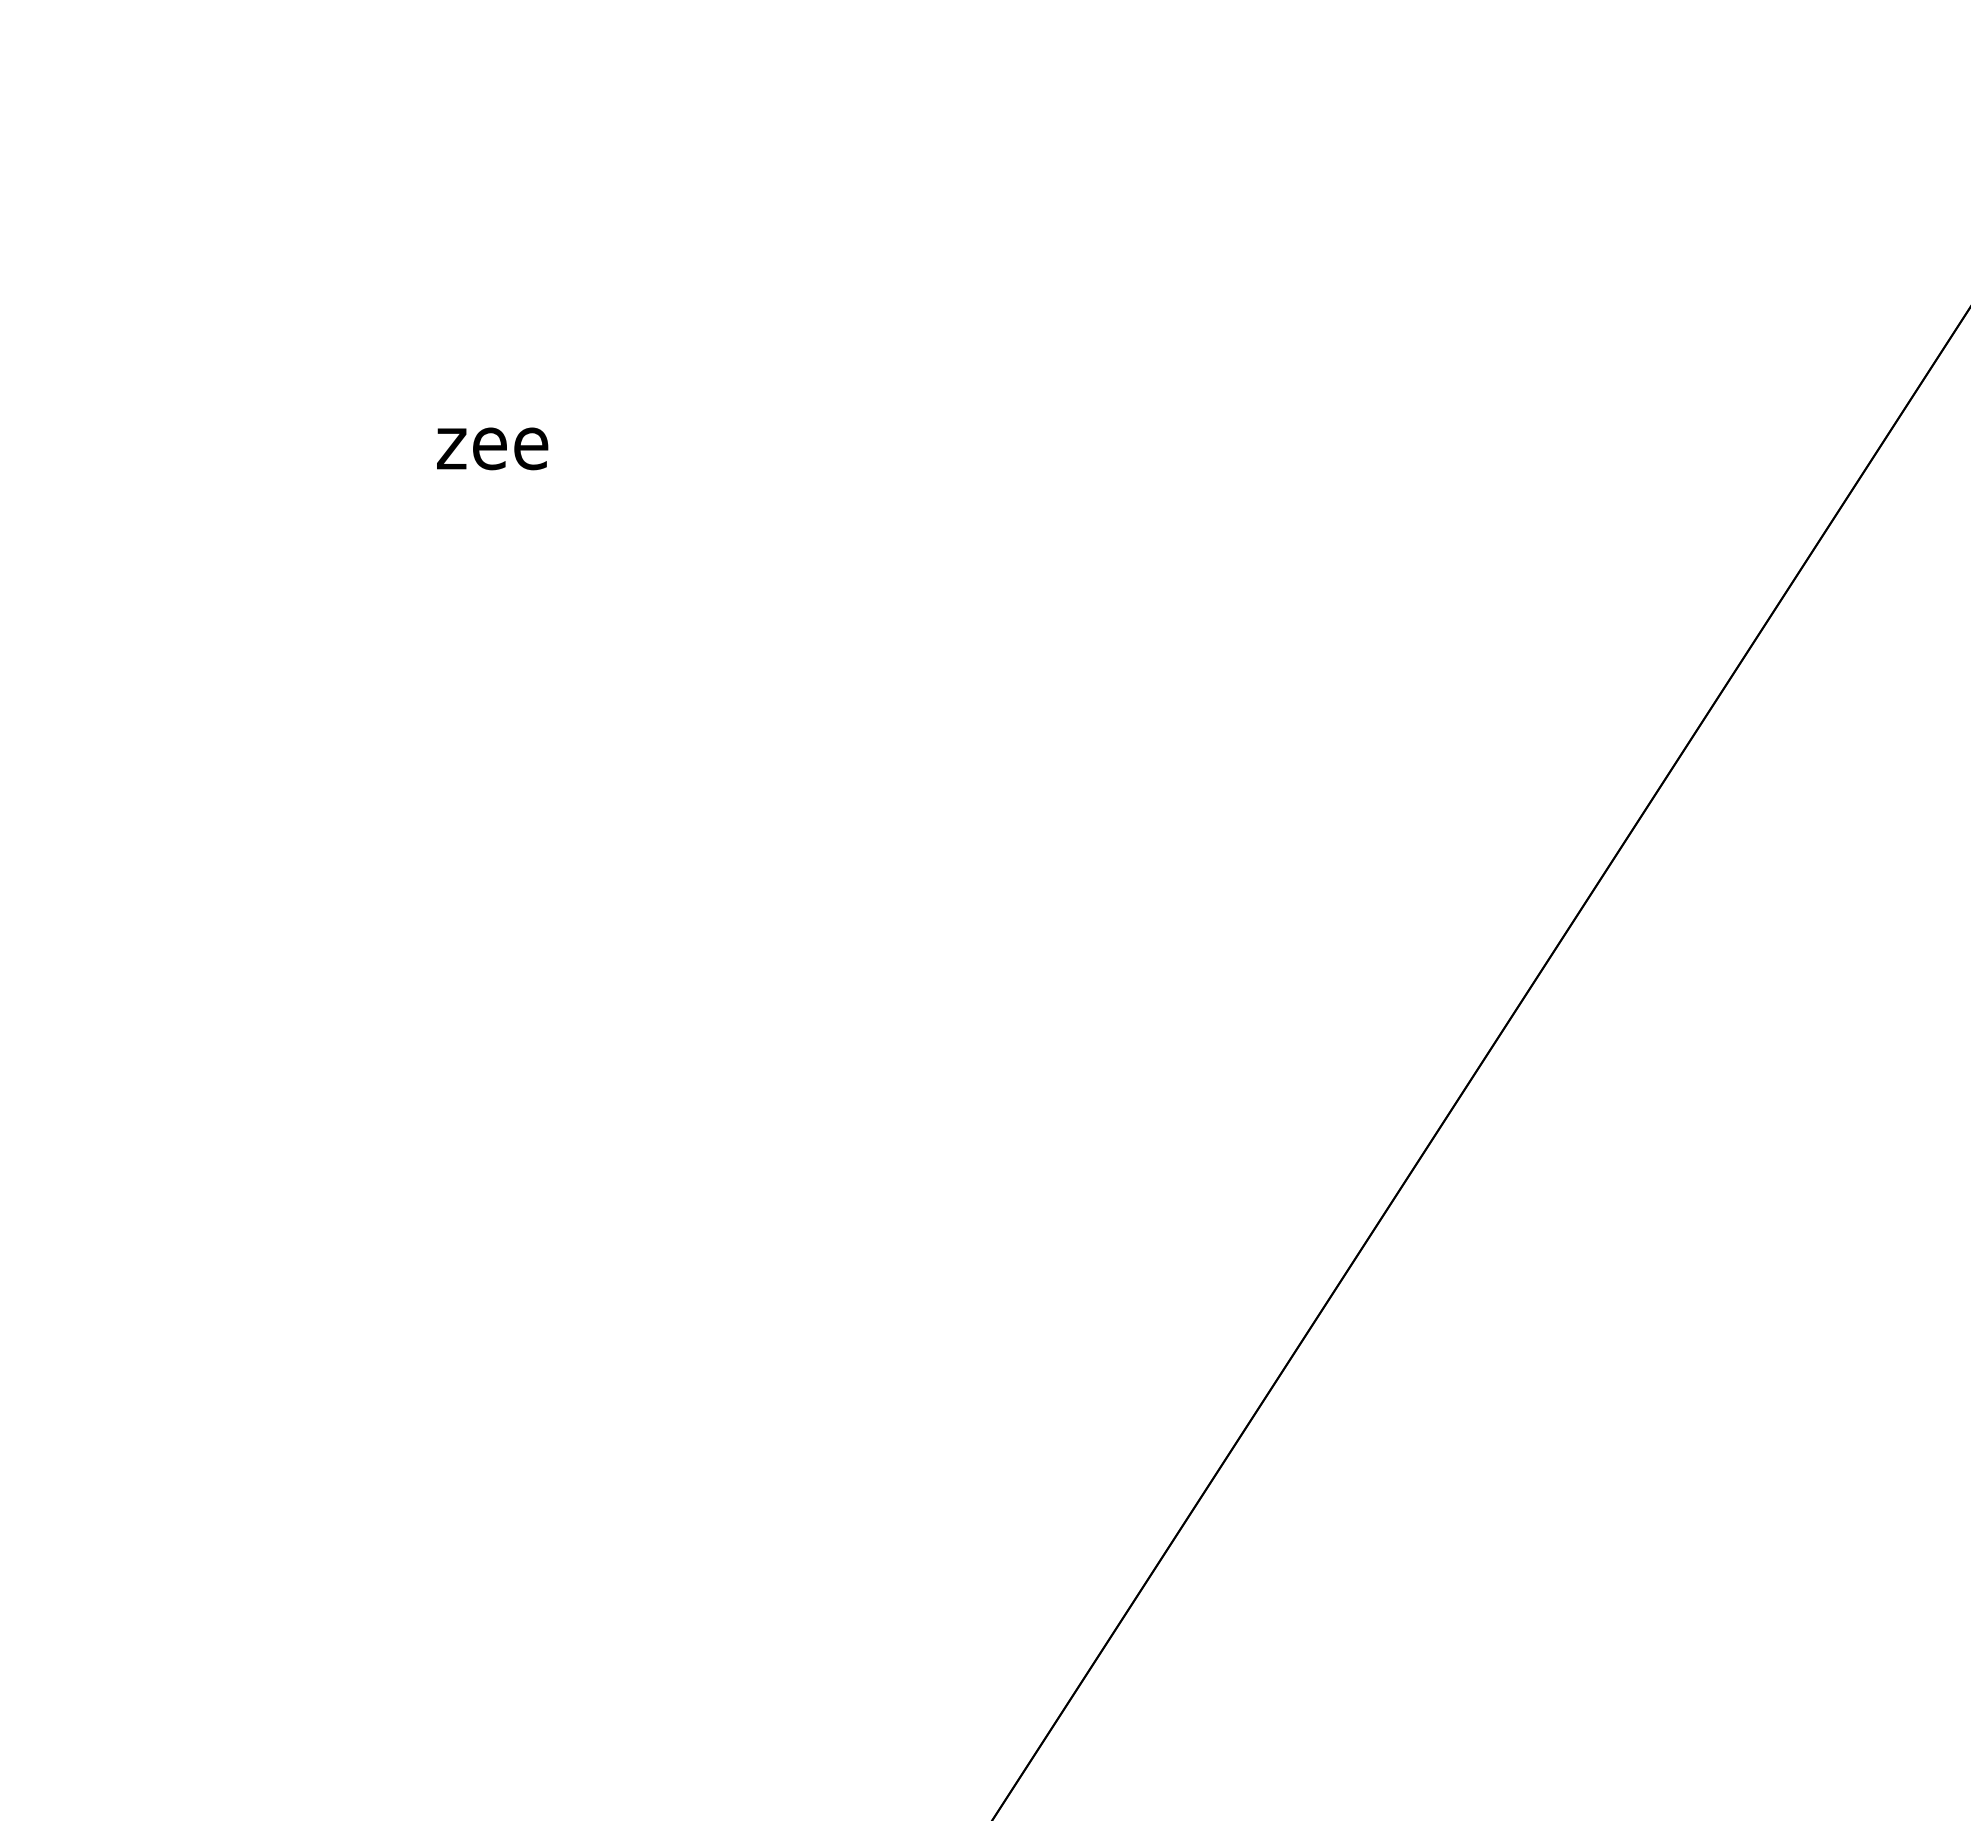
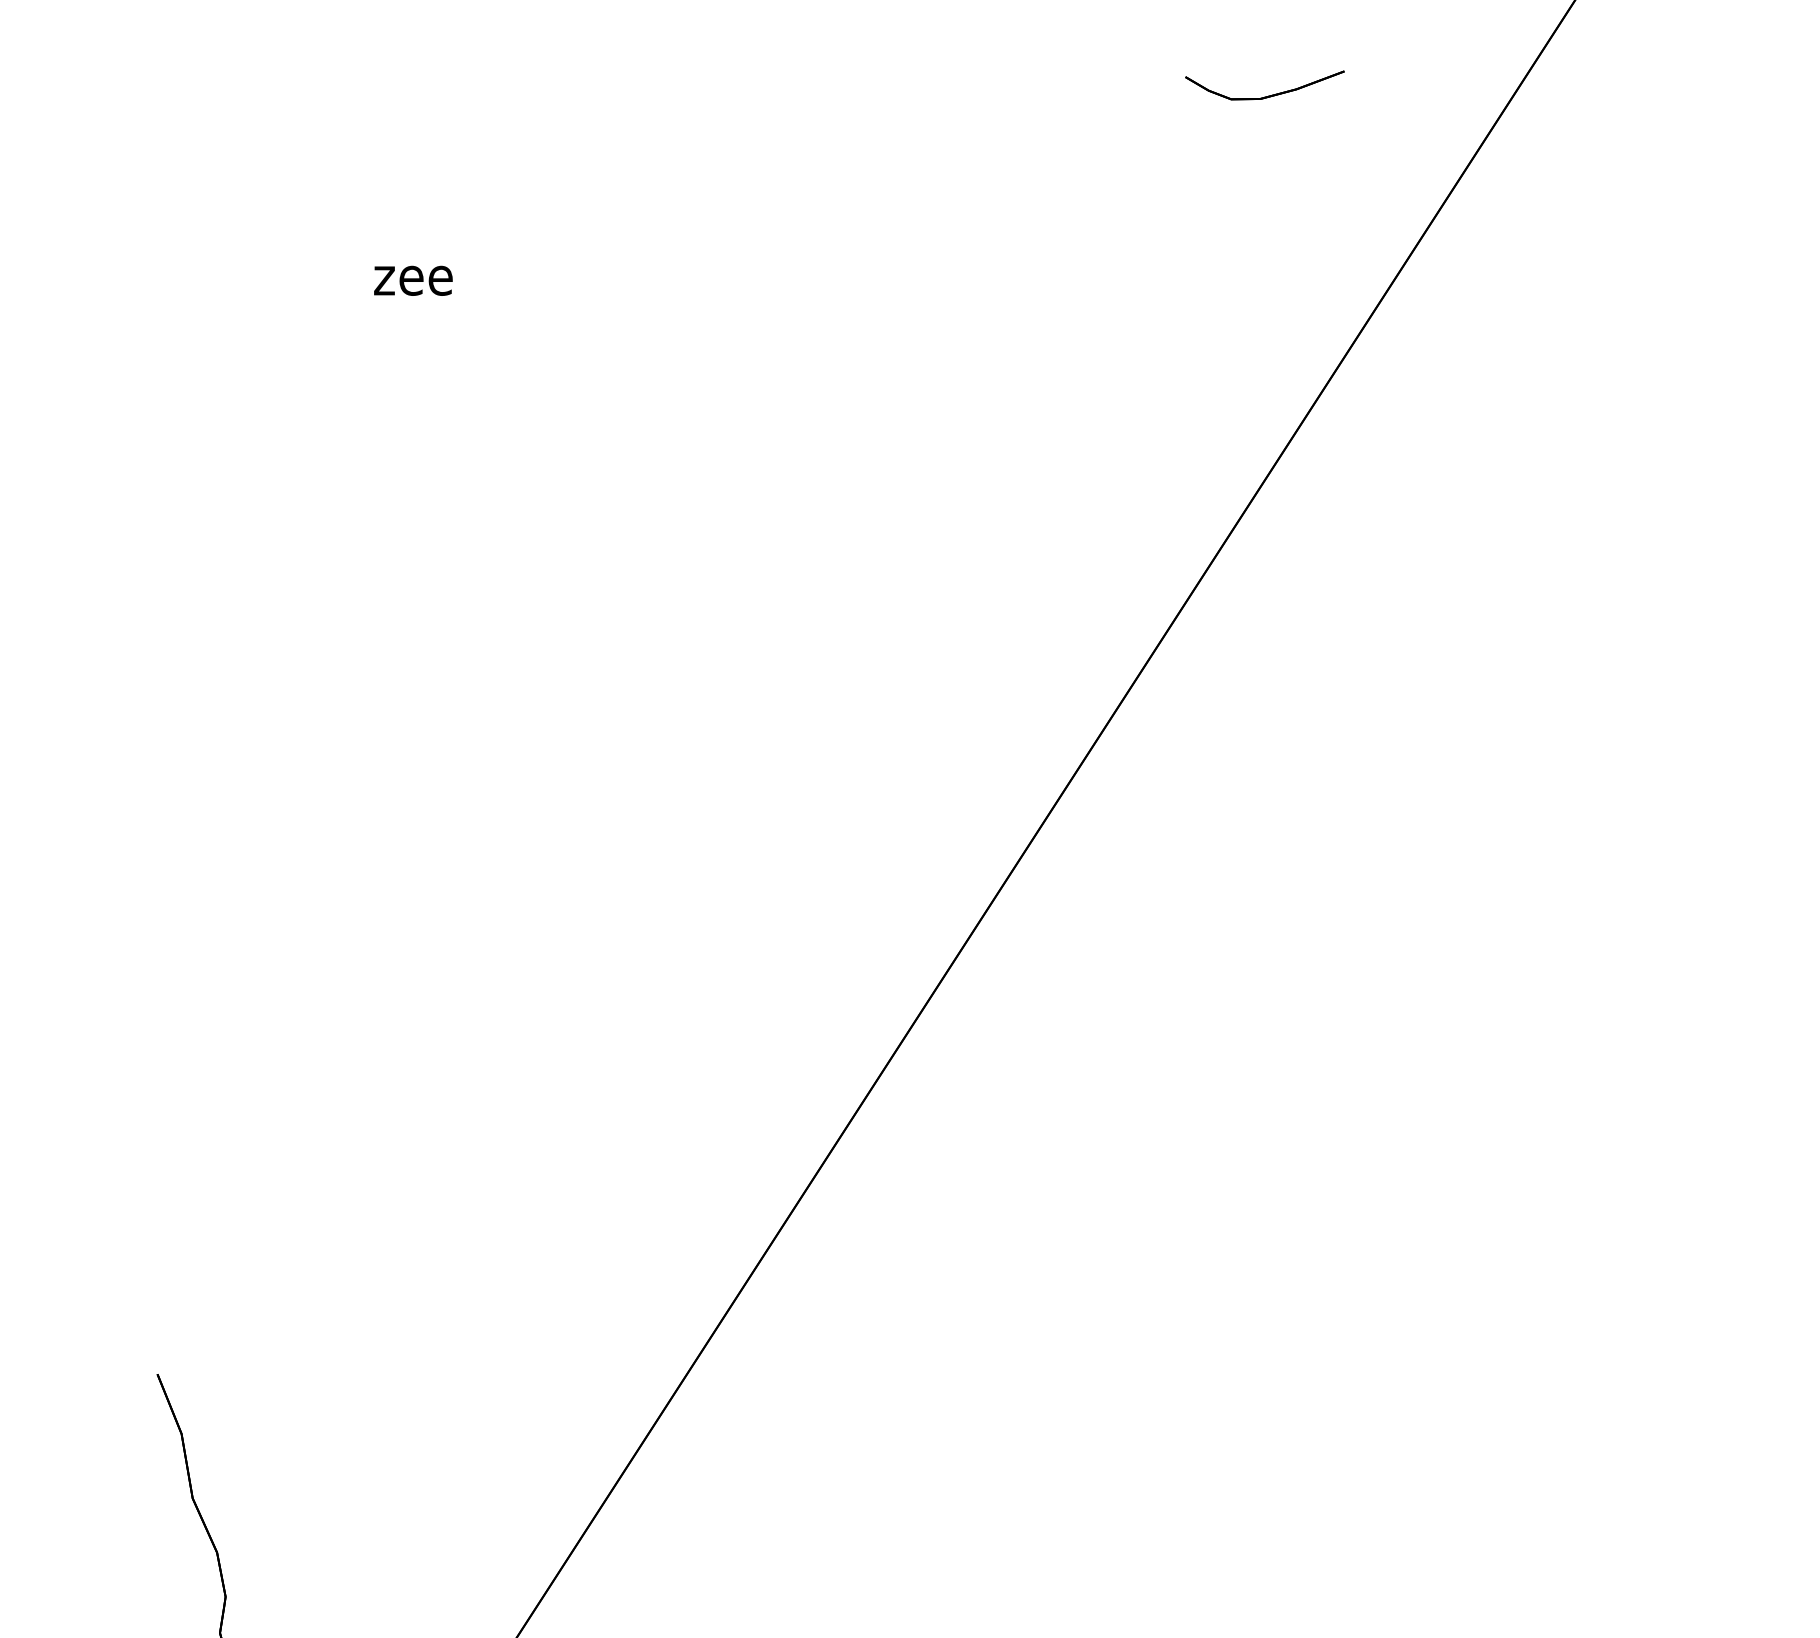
part: (1701, 186) -> (1268, 95), added

